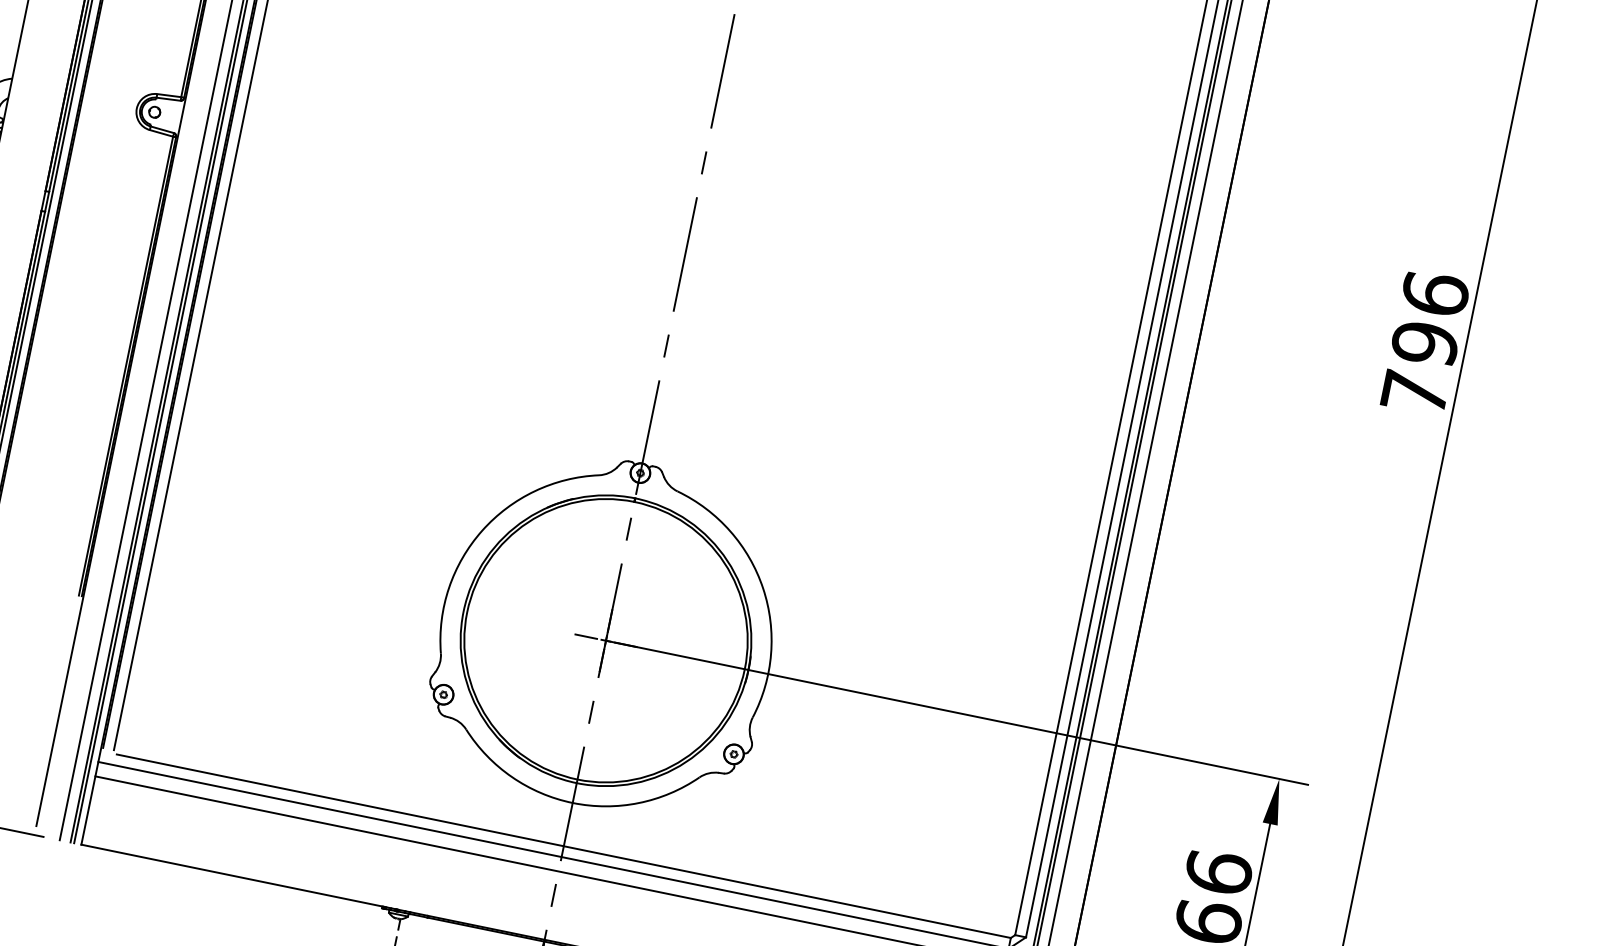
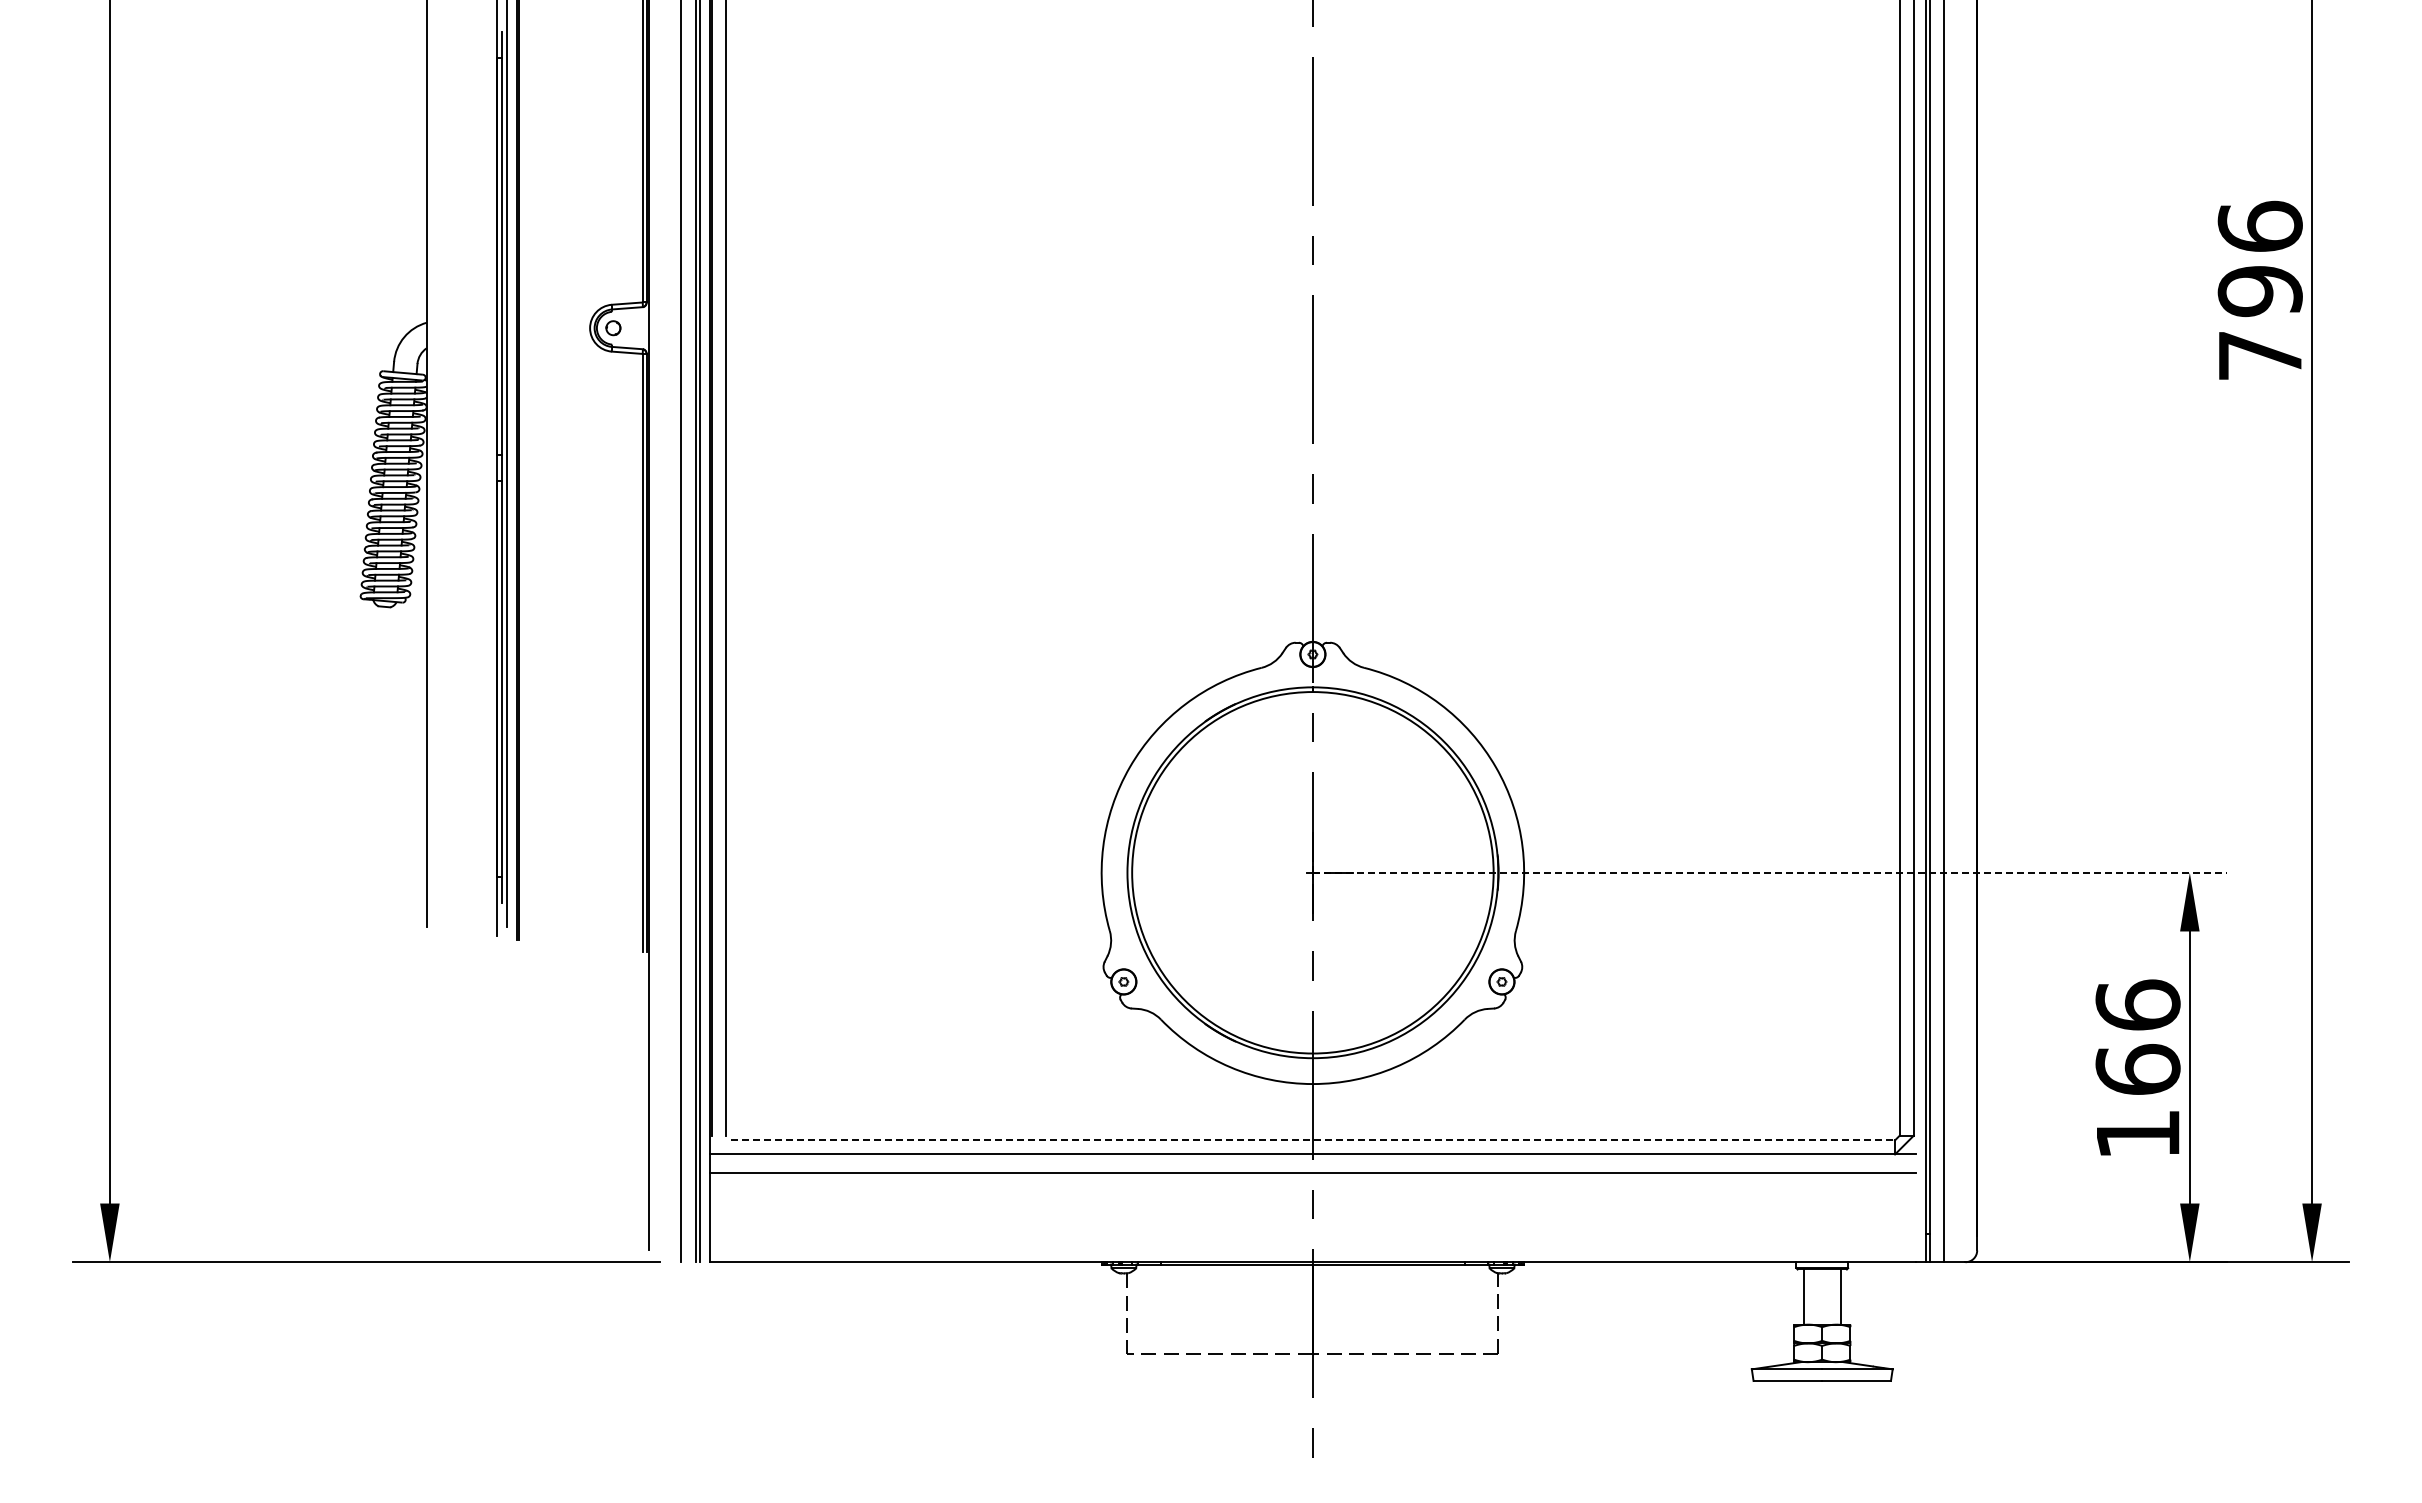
line: (586, 636) -> (1287, 872), removed
line: (957, 712) -> (1770, 872), solid -> dashed
line: (564, 846) -> (1313, 1140), solid -> dashed

